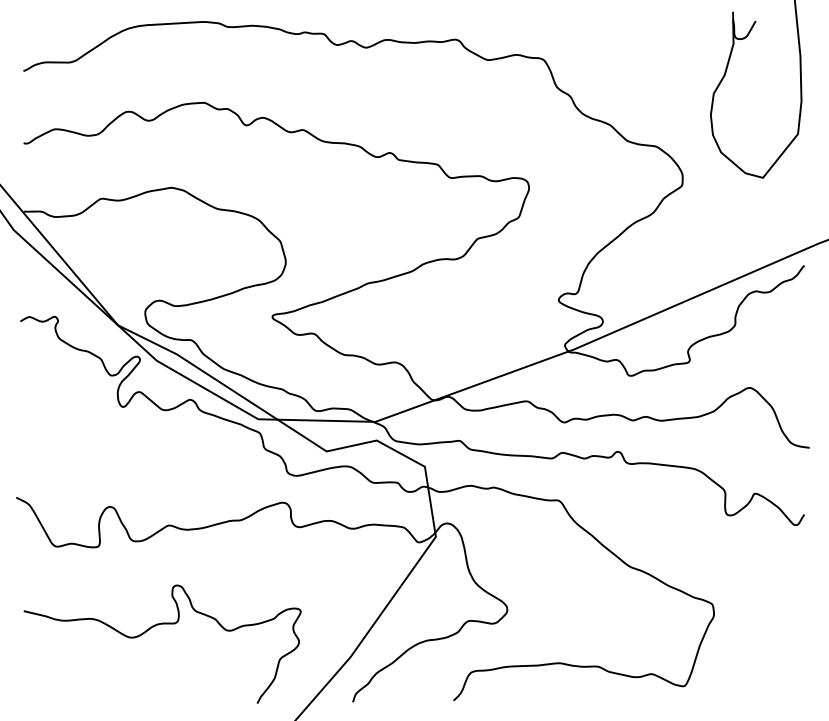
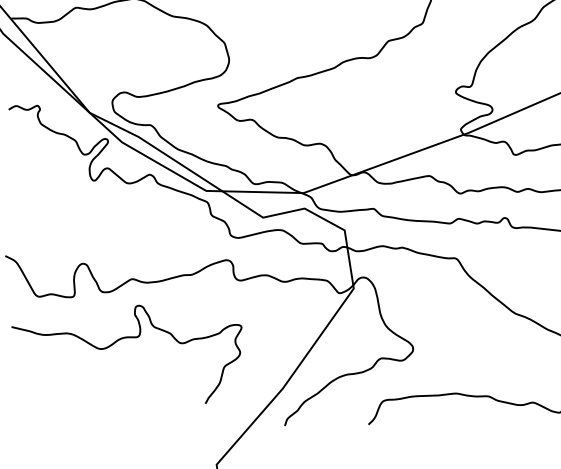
curve: (153, 627) -> (119, 340), moved

